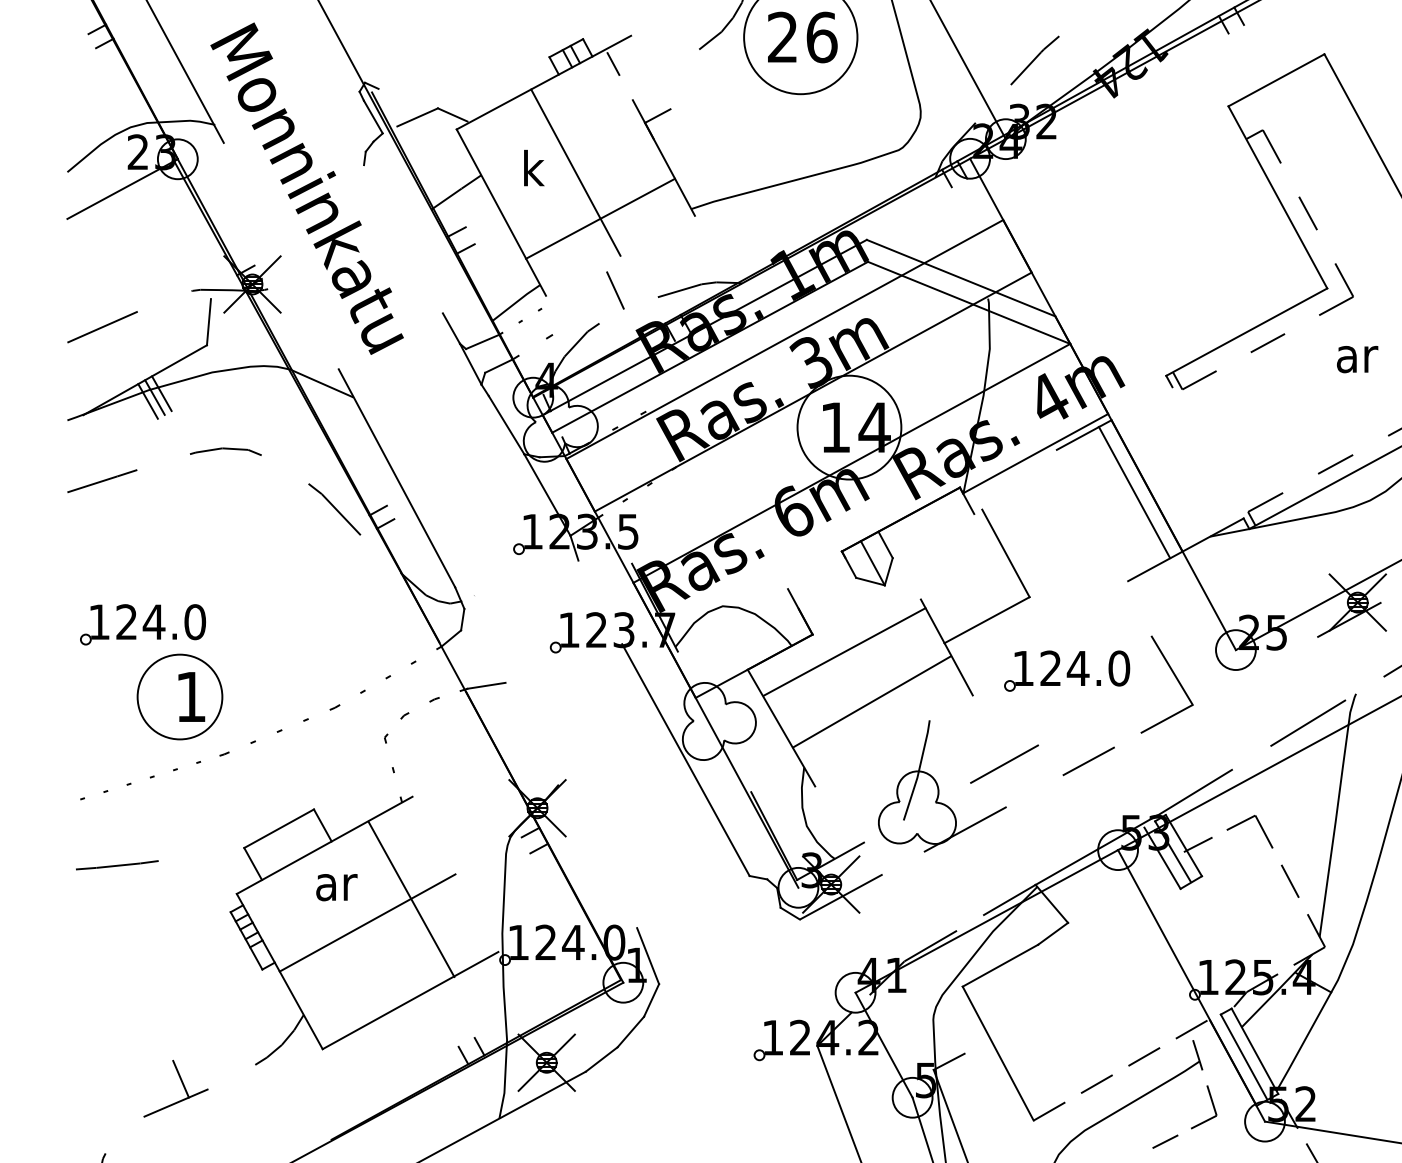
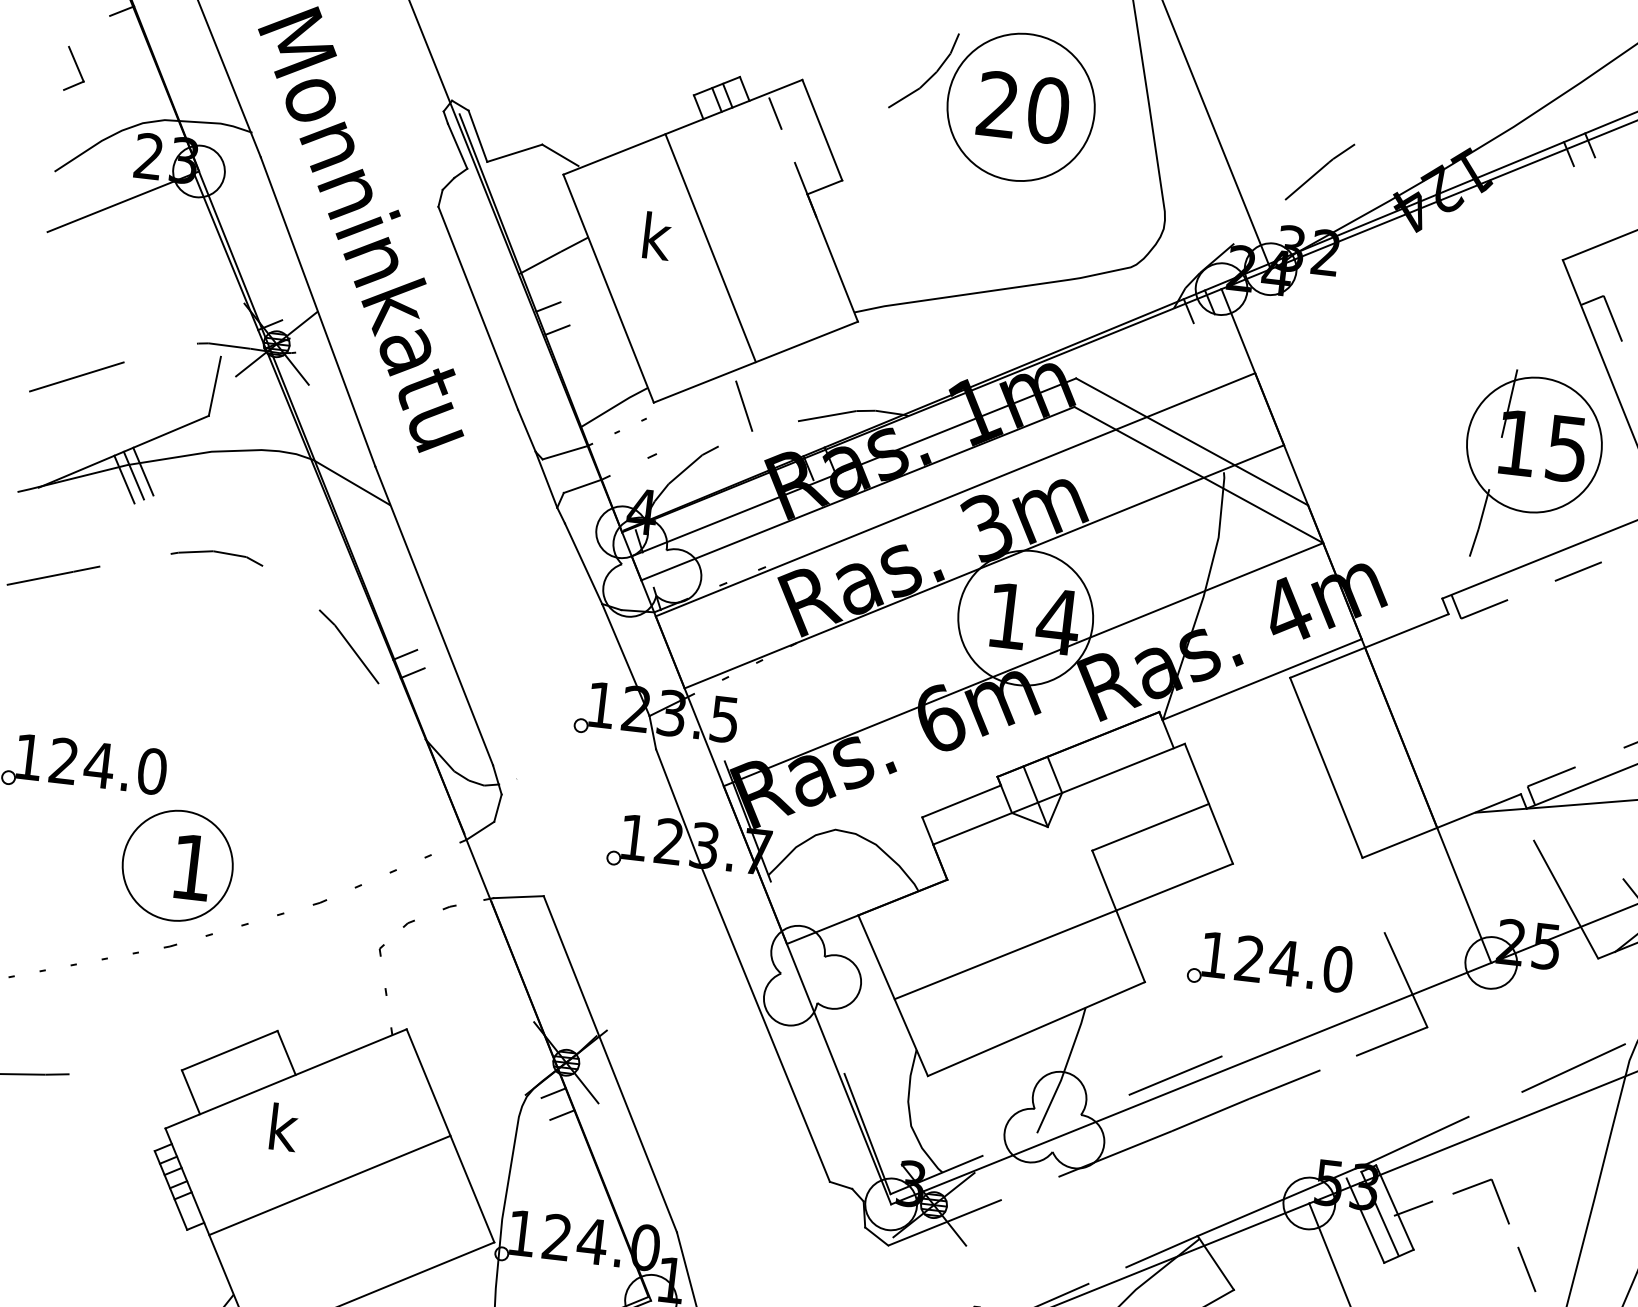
text: (821, 37) -> (1047, 110), 26 -> 20
line: (650, 72) -> (821, 130), added
part: (74, 91) -> (75, 68), added
line: (387, 107) -> (477, 135), added
line: (600, 218) -> (755, 361), moved
line: (403, 239) -> (478, 308), added
line: (280, 255) -> (317, 311), added
part: (1222, 267) -> (1531, 467), added
line: (1141, 403) -> (1406, 630), added
line: (1134, 492) -> (1326, 767), moved
line: (890, 558) -> (1059, 793), added
line: (816, 573) -> (961, 801), added
line: (962, 576) -> (1149, 827), added
line: (1287, 594) -> (1566, 898), added
line: (600, 602) -> (678, 806), added
line: (844, 651) -> (1005, 954), moved
part: (179, 696) -> (177, 865), moved
line: (871, 701) -> (1035, 1028), moved
line: (1016, 768) -> (1190, 1082), added
line: (1034, 790) -> (1210, 1114), added
line: (571, 805) -> (610, 1064), added
text: (336, 882) -> (295, 1128), ar -> k
line: (411, 899) -> (450, 1136), moved

